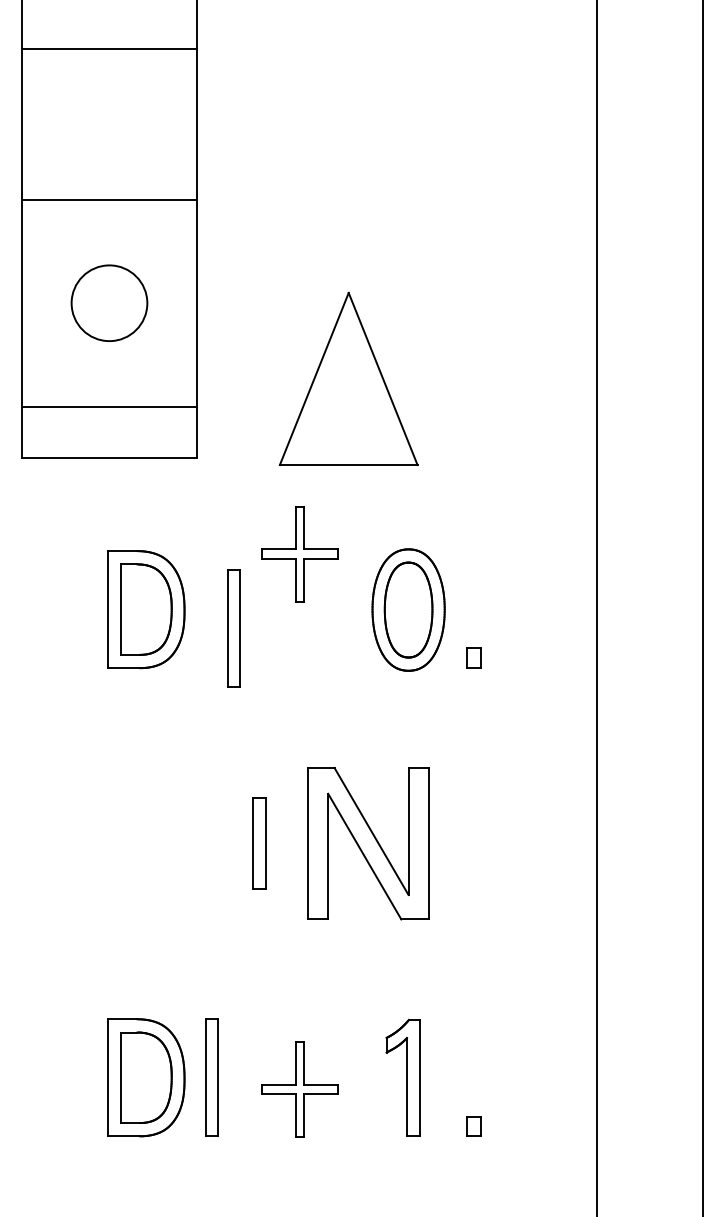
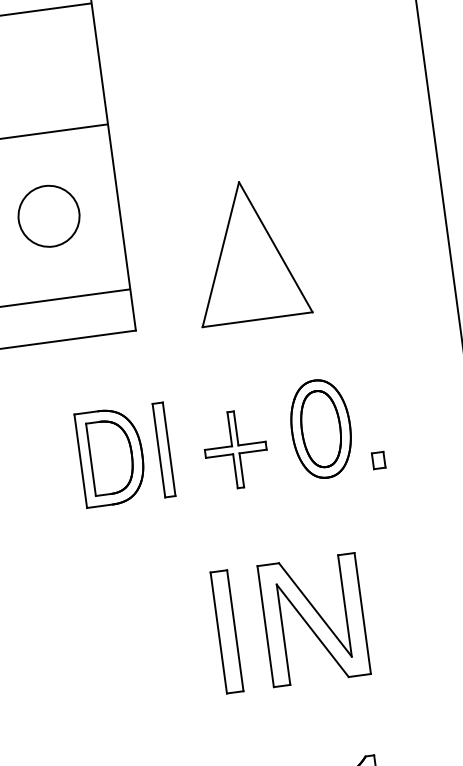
part: (299, 554) -> (235, 450), moved
part: (233, 628) -> (163, 449), moved
part: (259, 843) -> (227, 631), size x1.67

